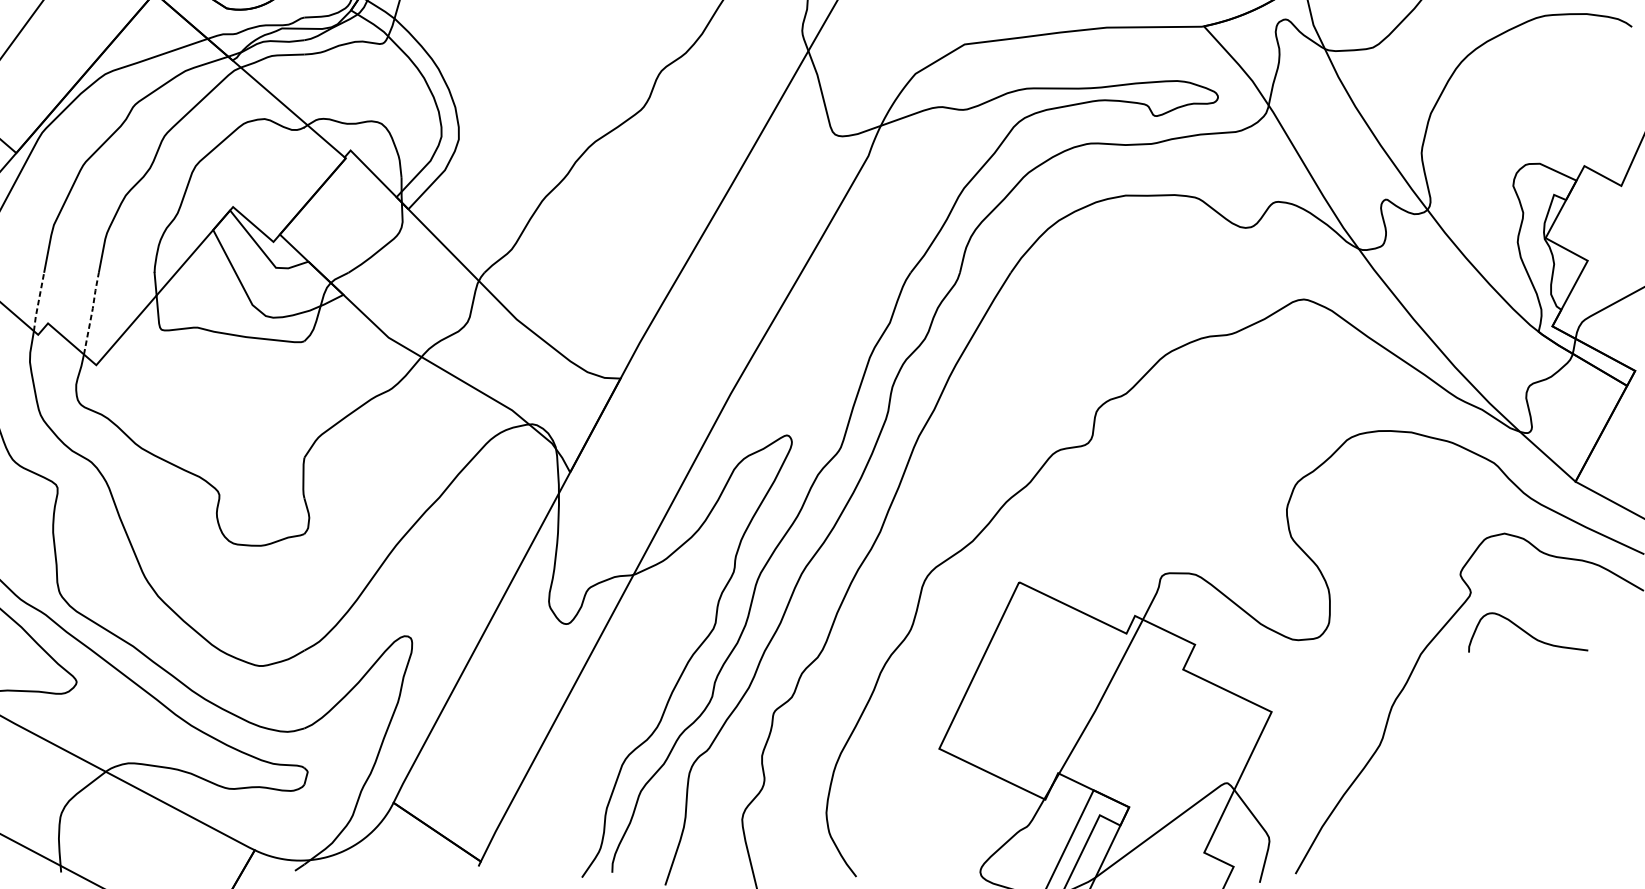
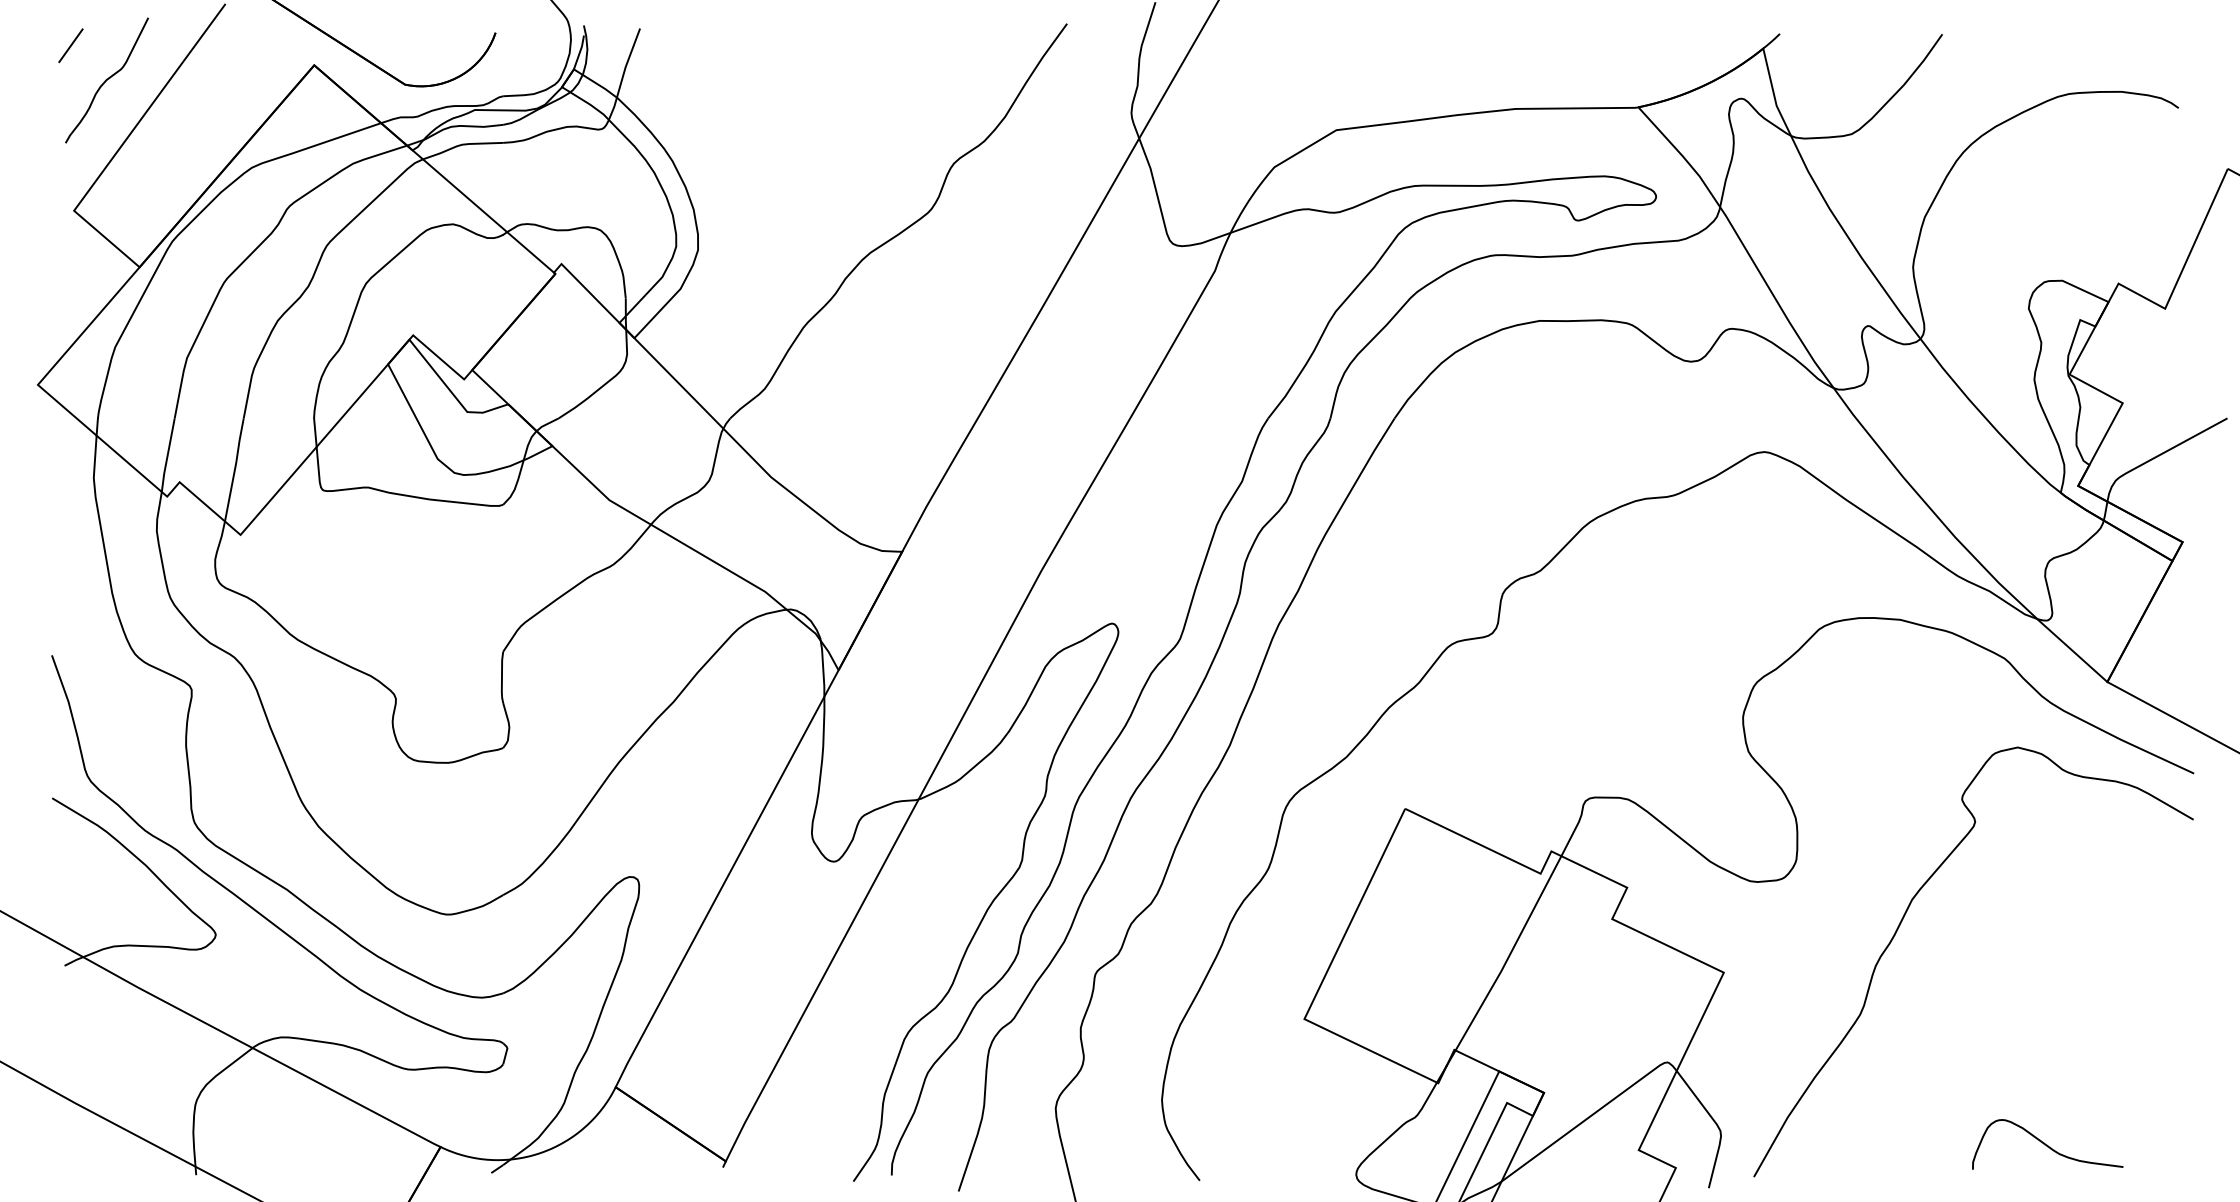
line: (38, 302) -> (167, 455), dashed -> solid
line: (92, 312) -> (235, 468), dashed -> solid
curve: (1528, 632) -> (2047, 1144), moved

